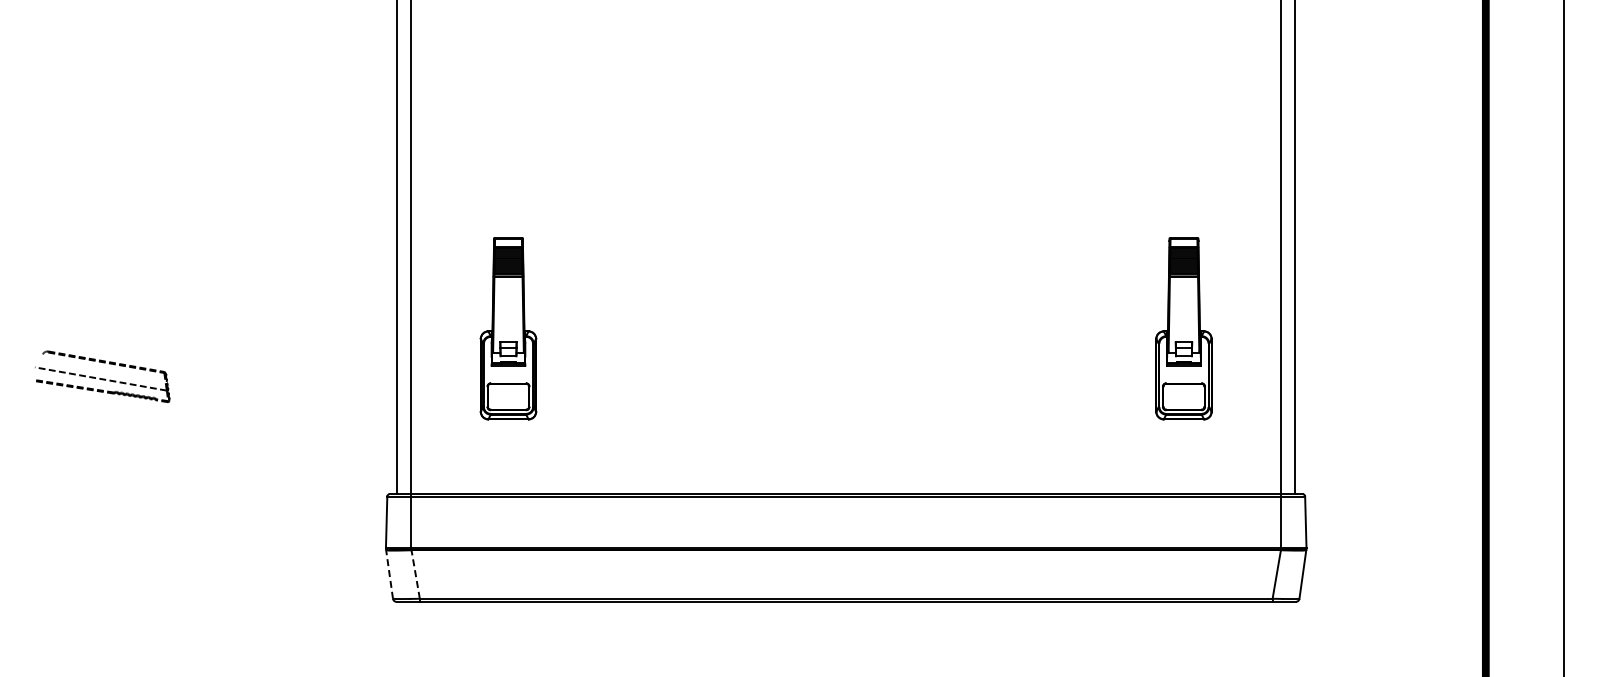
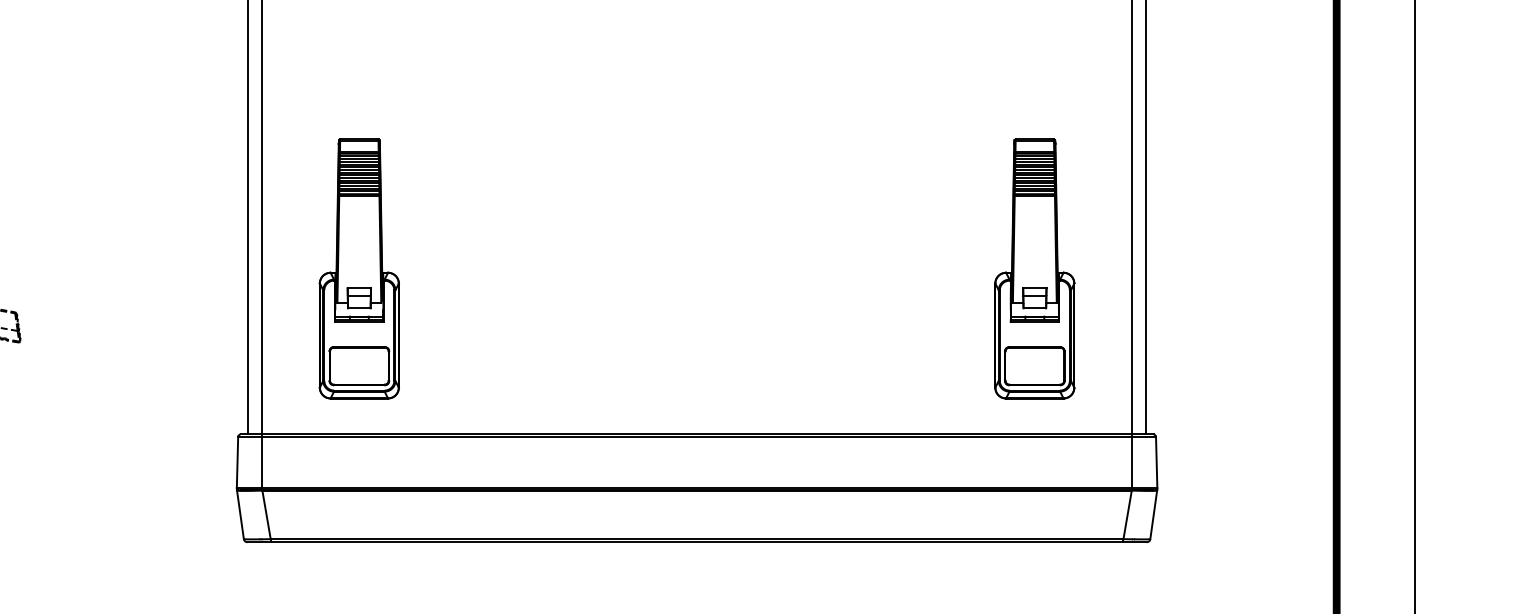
part: (508, 328) -> (359, 268), size x1.43
part: (1183, 328) -> (1034, 268), size x1.43
line: (389, 574) -> (240, 514), dashed -> solid
line: (415, 574) -> (266, 514), dashed -> solid

